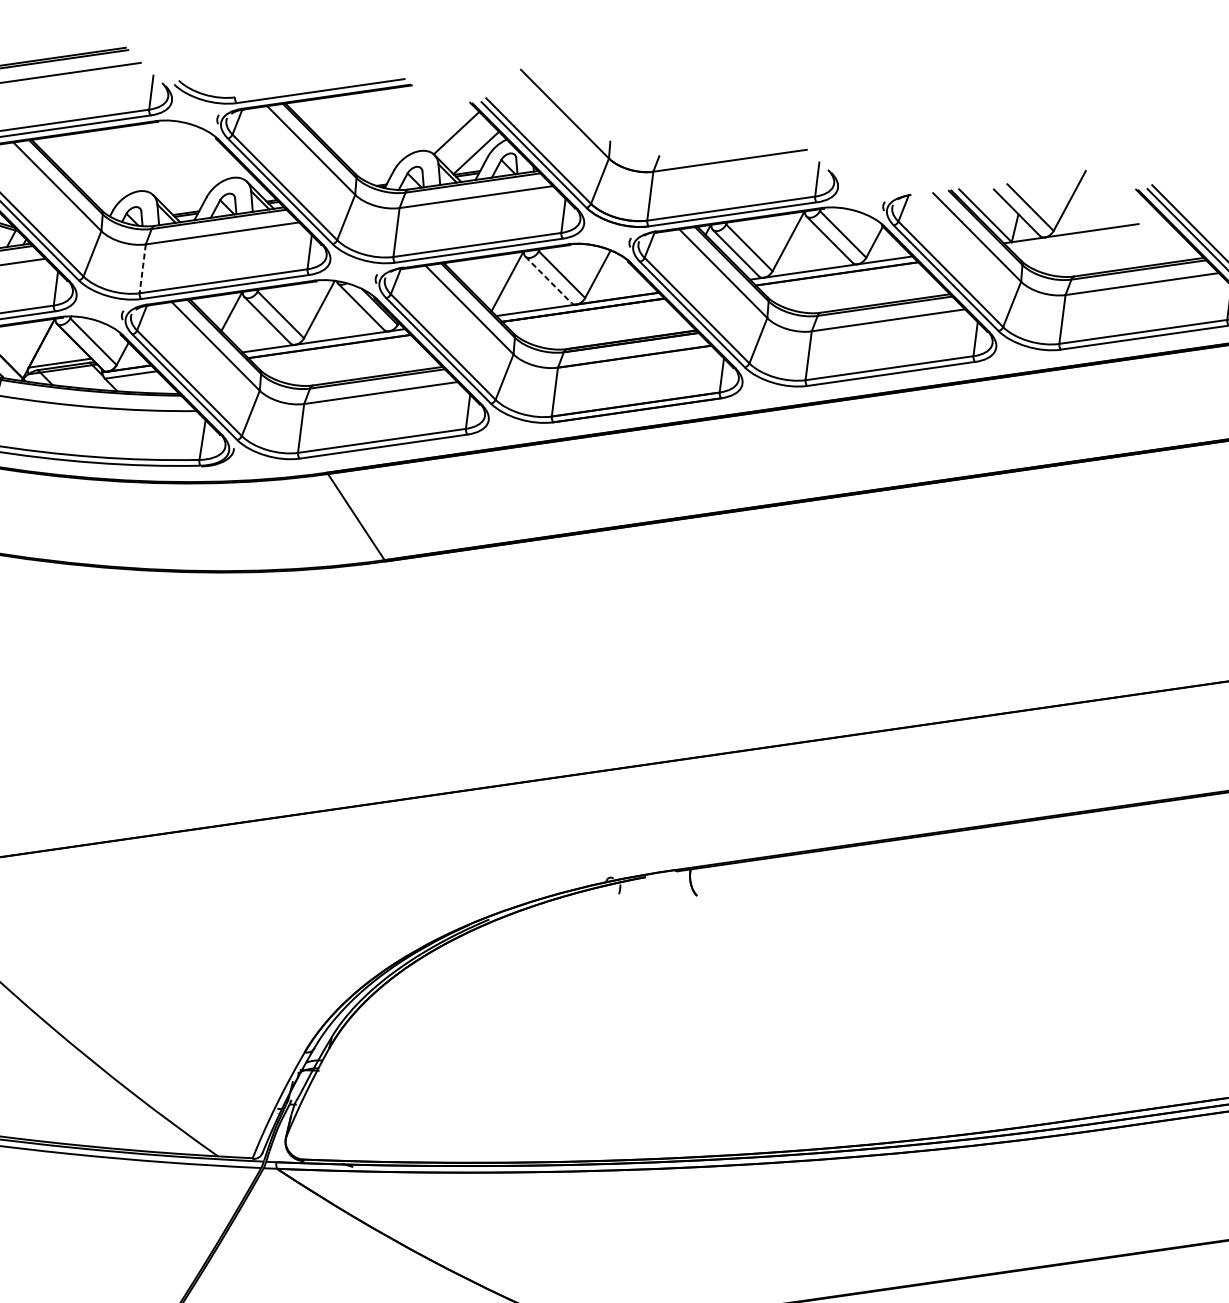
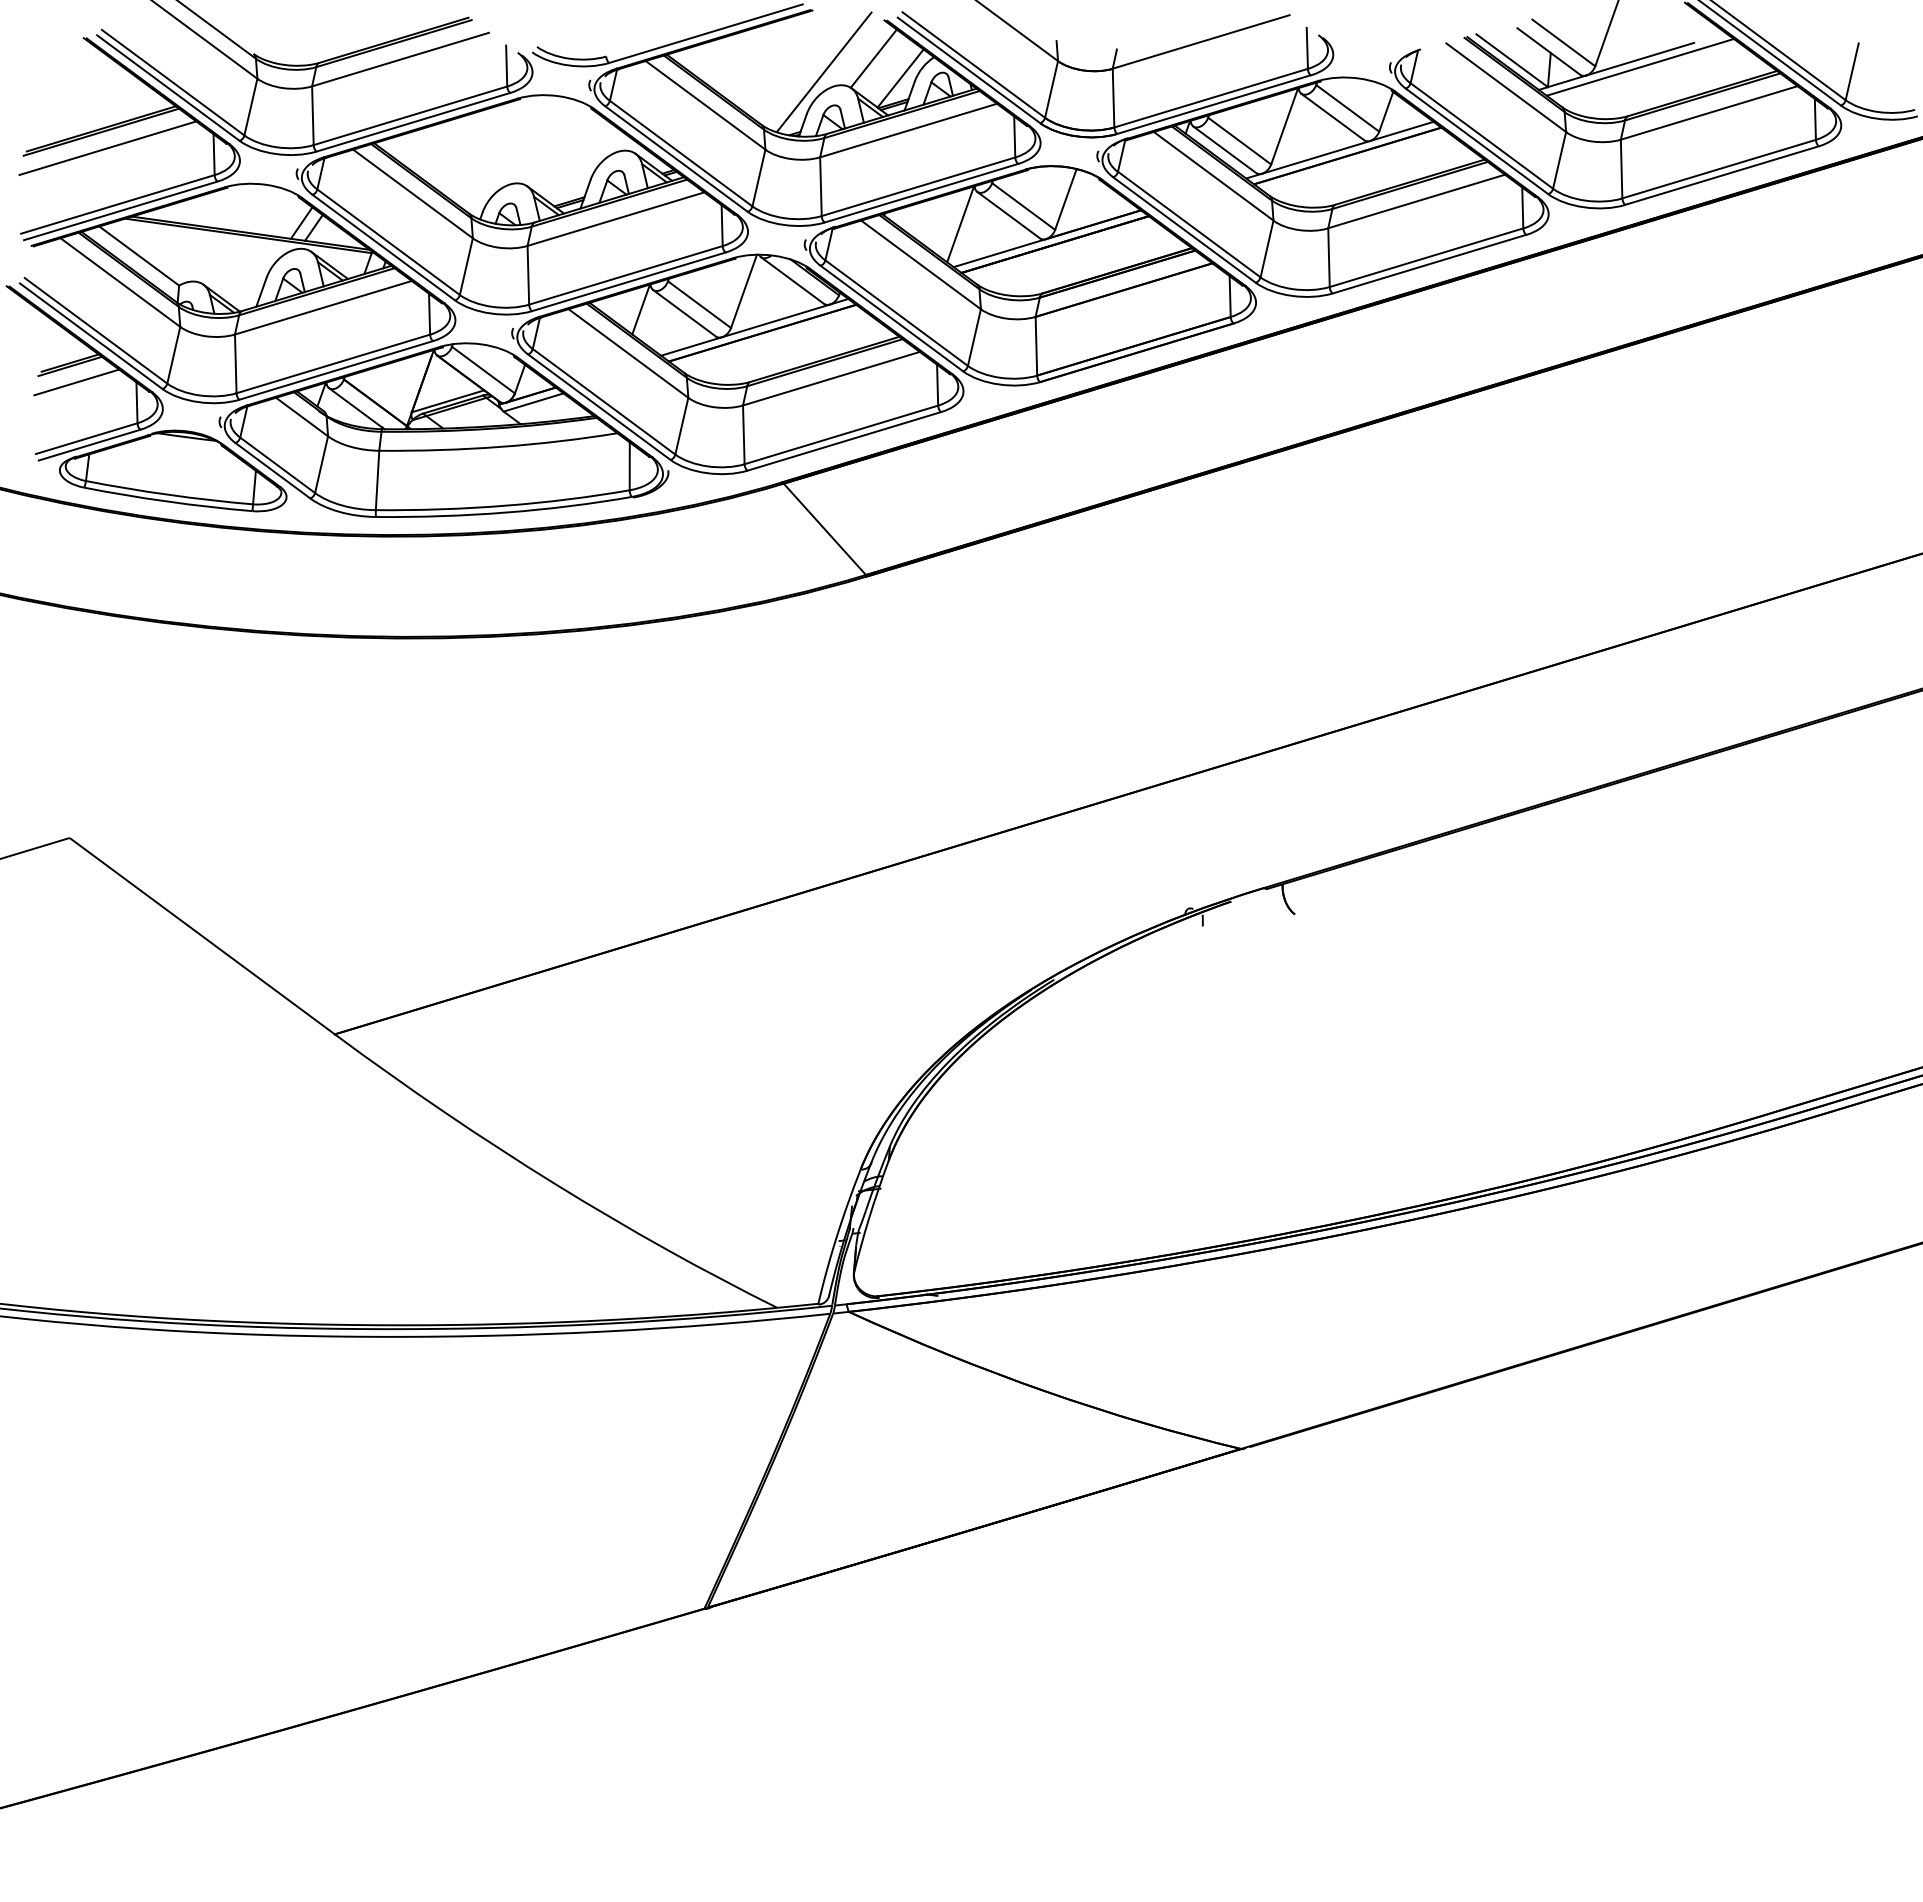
line: (413, 138) -> (823, 72), added
line: (1091, 236) -> (1640, 66), added
line: (142, 269) -> (528, 275), dashed -> solid
line: (549, 280) -> (1009, 215), dashed -> solid

